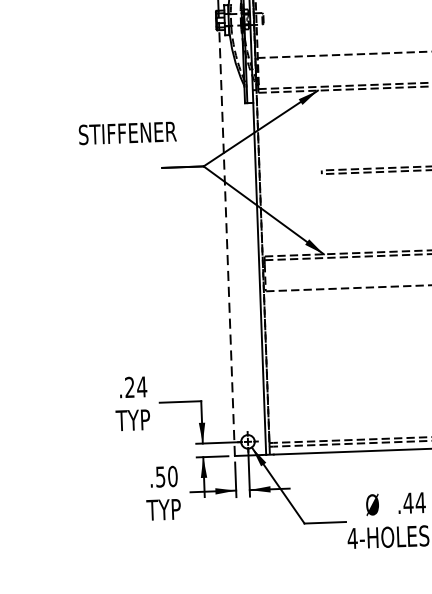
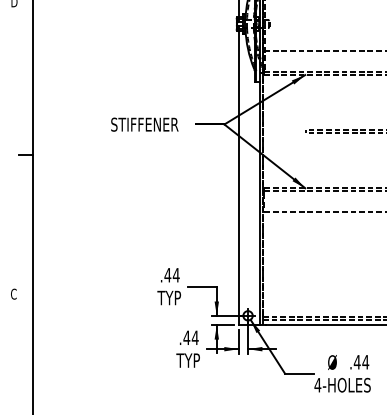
text: (127, 133) -> (144, 124), moved
line: (226, 242) -> (238, 177), dashed -> solid
text: (129, 386) -> (167, 274), .24 -> .44
text: (165, 476) -> (190, 337), .50 -> .44

